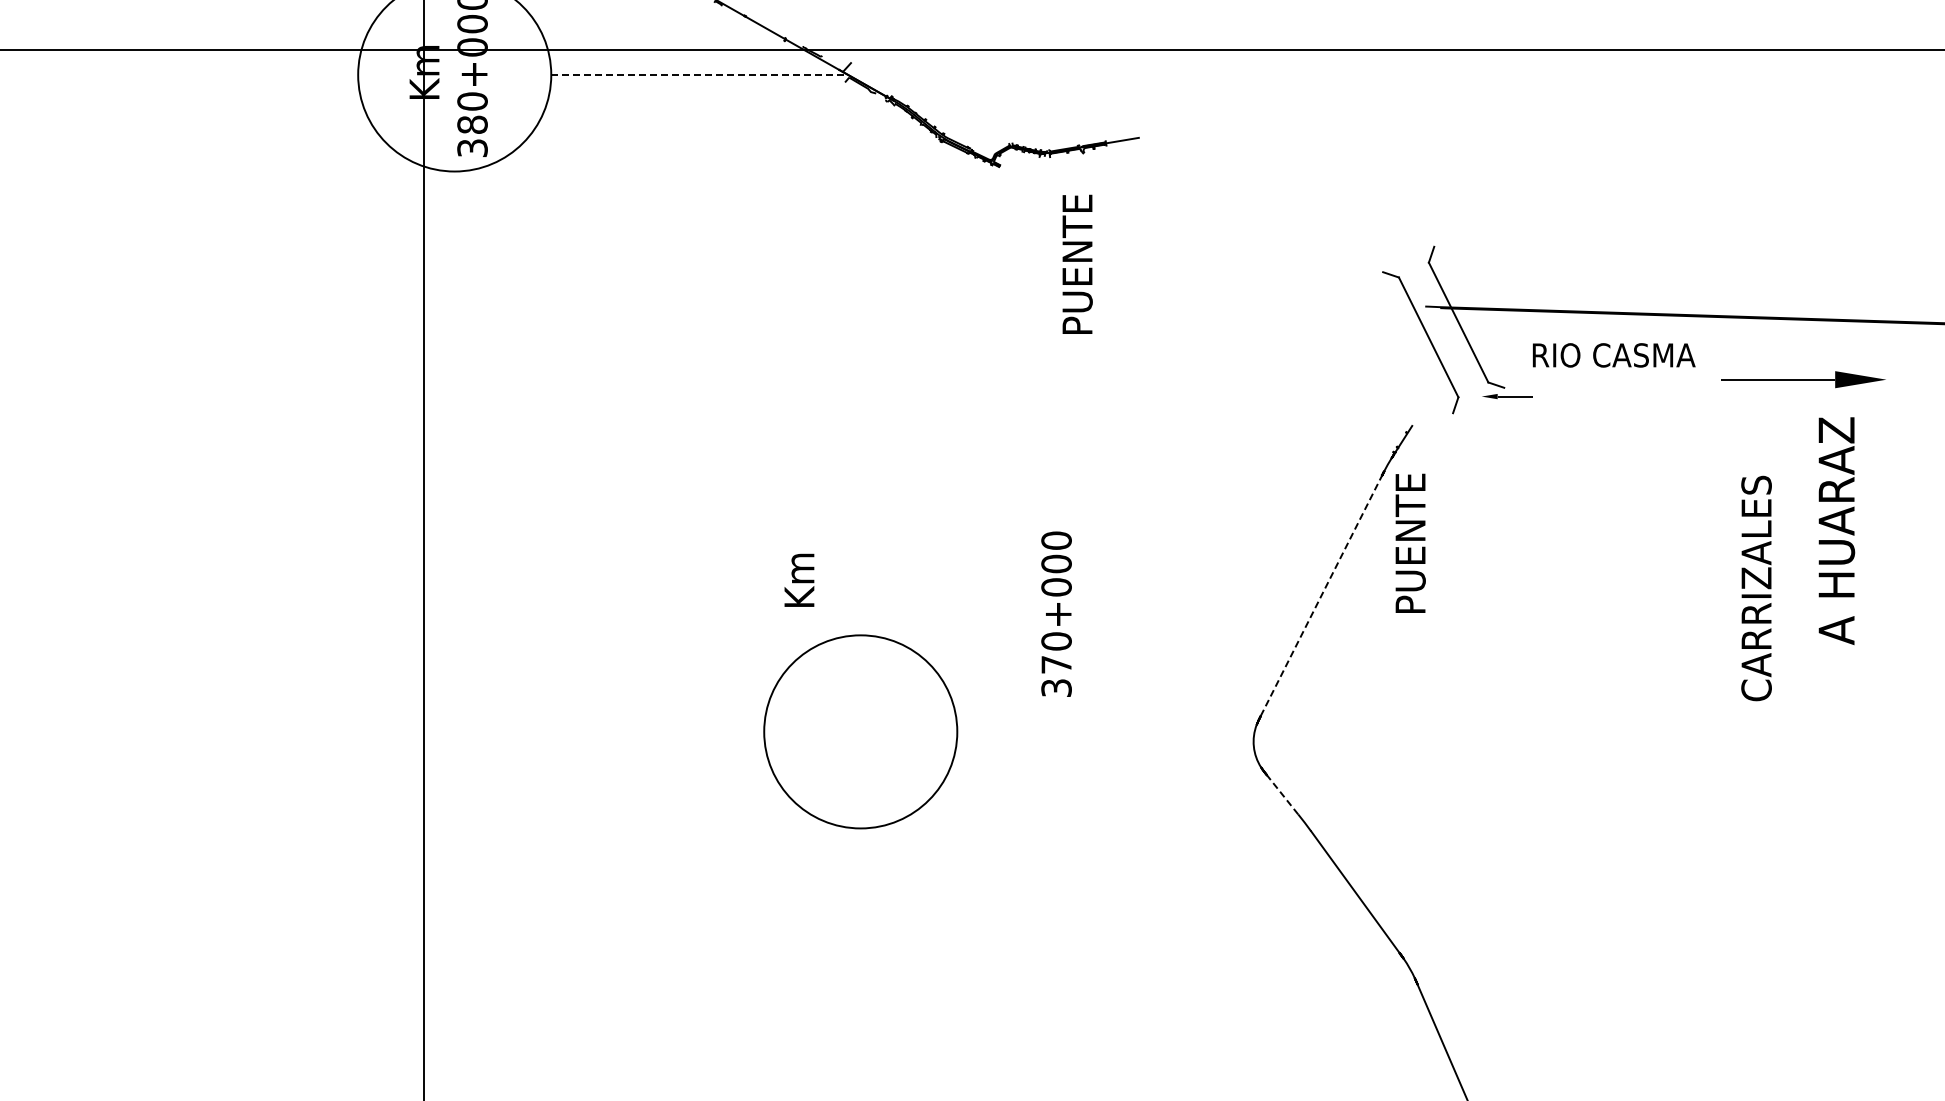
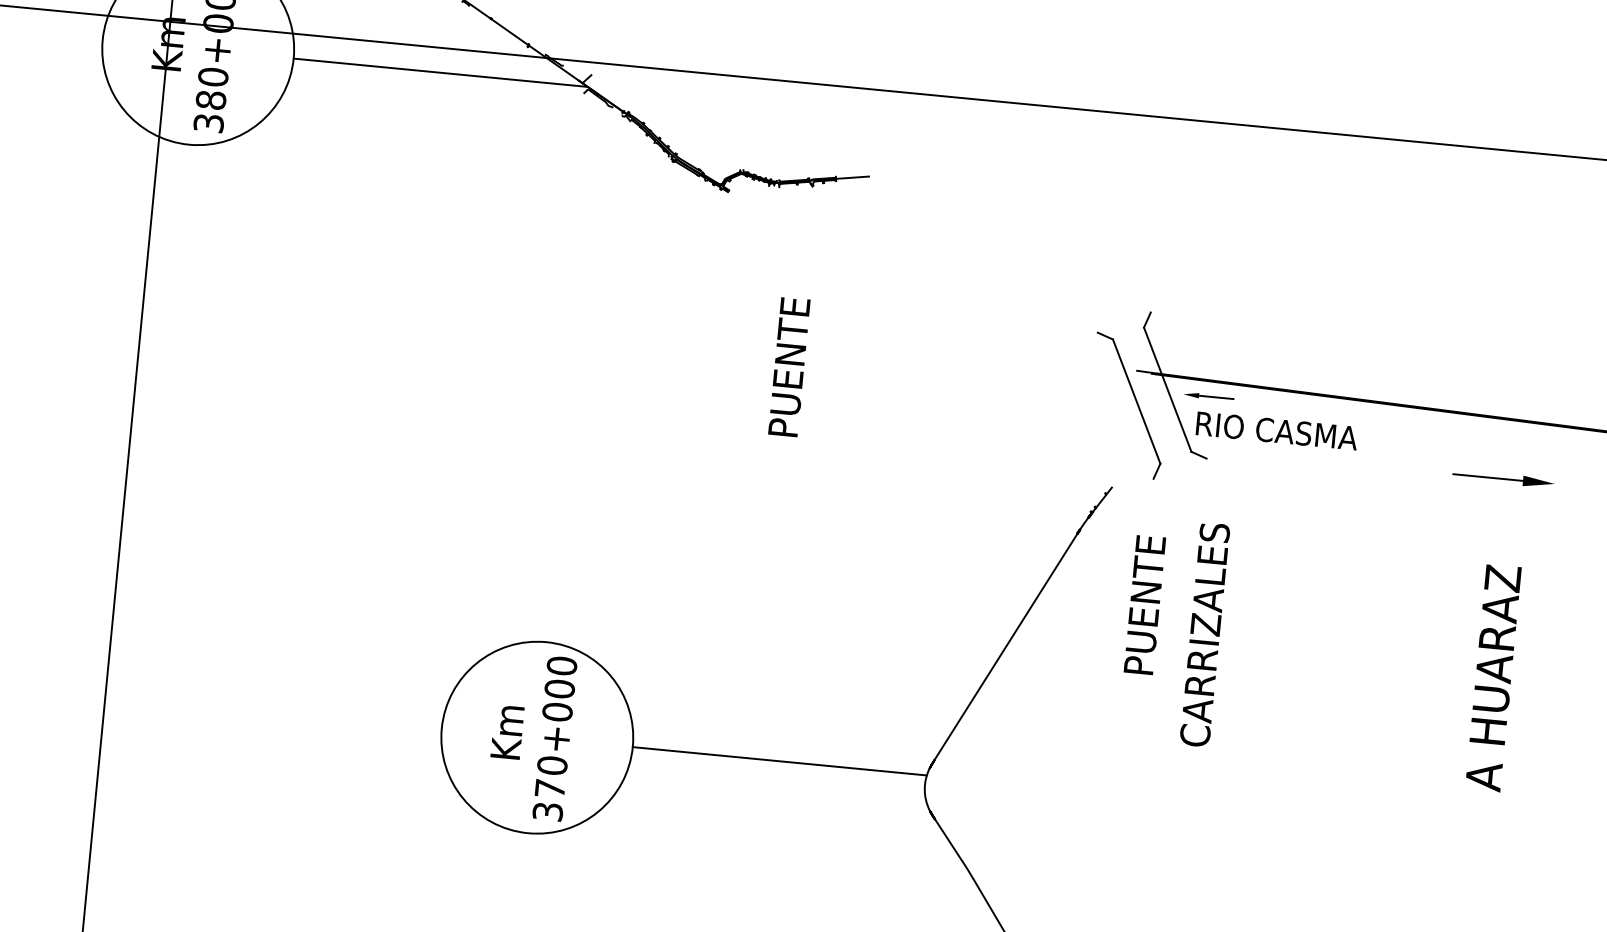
line: (700, 75) -> (441, 73), dashed -> solid
text: (1077, 263) -> (789, 366), moved
text: (1614, 355) -> (1277, 431), moved
part: (1803, 379) -> (1503, 478), size x0.62
part: (1507, 396) -> (1208, 396), moved
text: (1836, 531) -> (1493, 678), moved
text: (1410, 542) -> (1144, 604), moved
text: (799, 579) -> (507, 731), moved
text: (1756, 588) -> (1204, 634), moved
line: (1321, 595) -> (1006, 646), dashed -> solid
text: (1056, 613) -> (554, 738), moved
line: (1105, 732) -> (779, 761), added
line: (1282, 794) -> (948, 839), dashed -> solid

